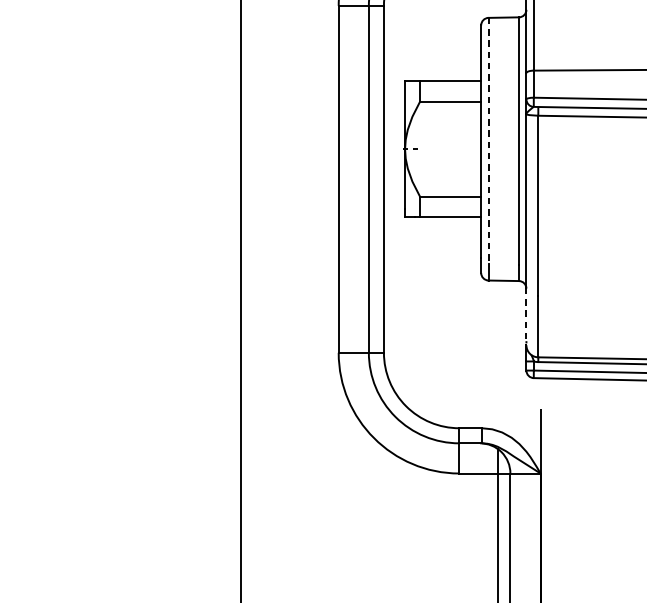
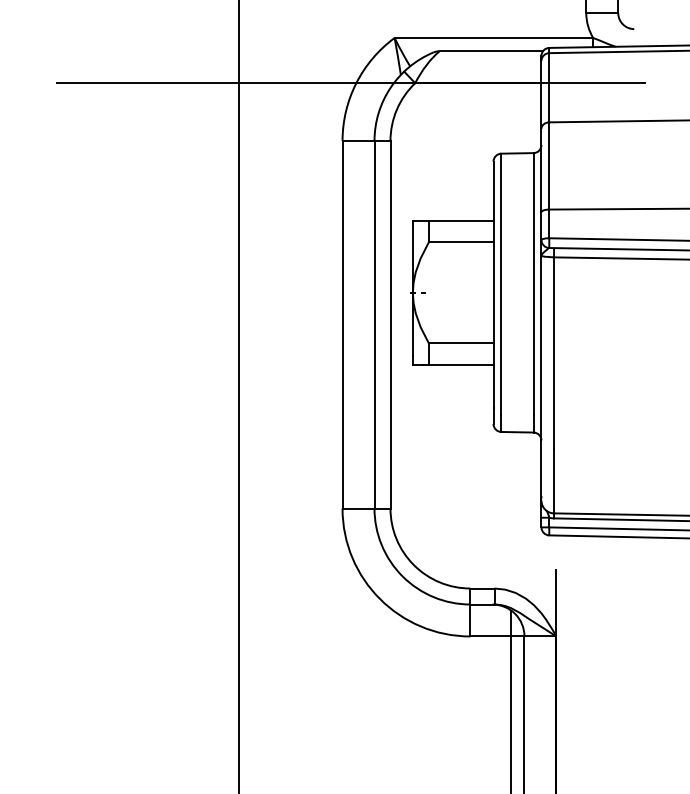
line: (488, 141) -> (501, 284), dashed -> solid
line: (526, 316) -> (541, 470), dashed -> solid

